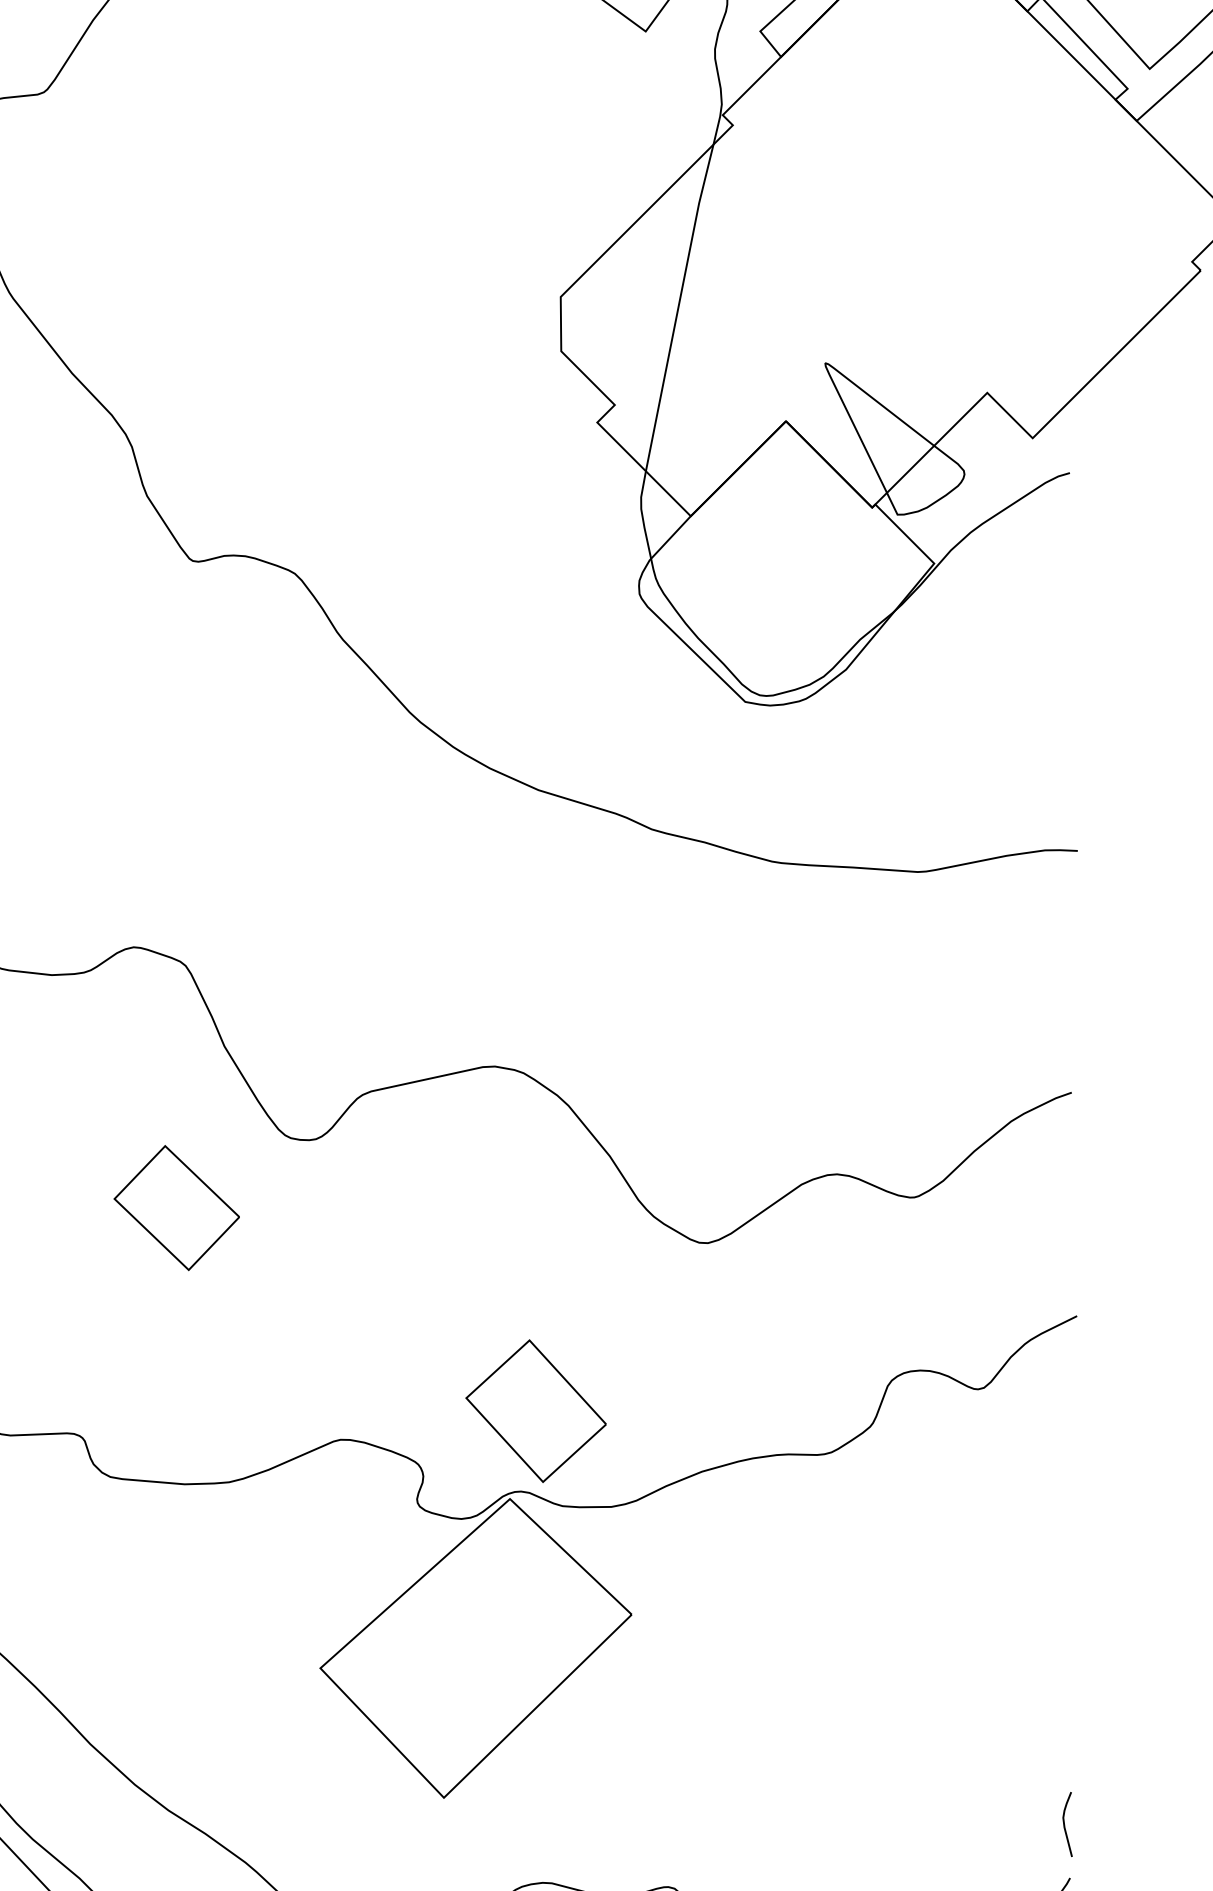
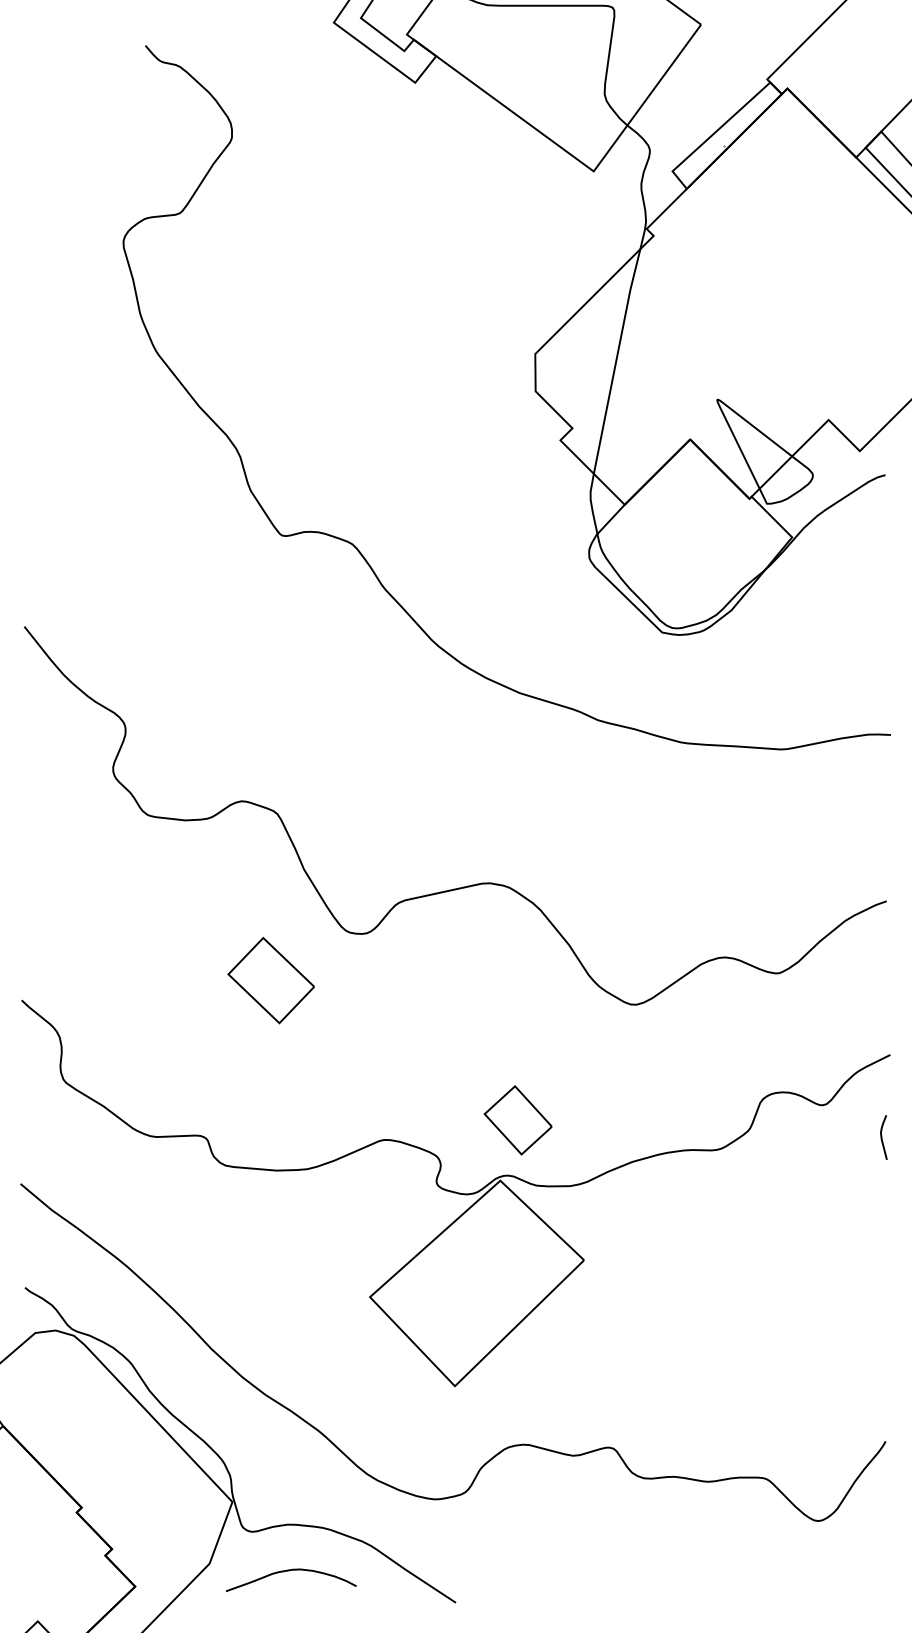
part: (534, 1411) -> (517, 1120), size x0.7
curve: (1065, 1824) -> (882, 1137), moved

